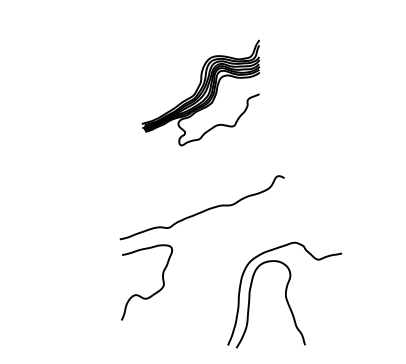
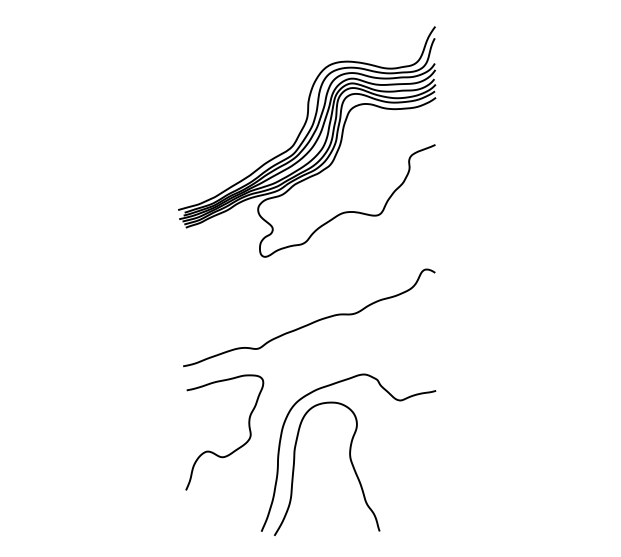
part: (200, 92) -> (306, 141), size x1.43
part: (284, 294) -> (347, 453), moved

